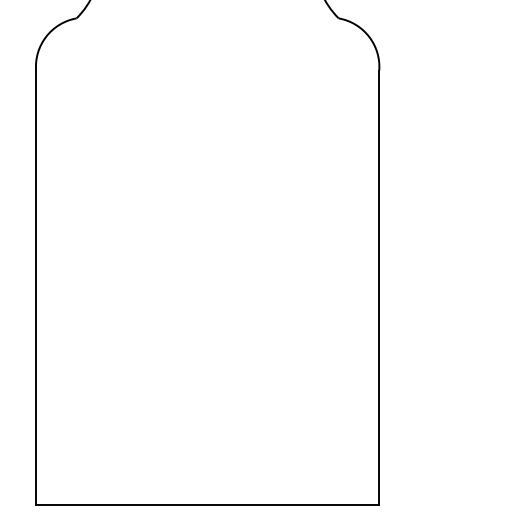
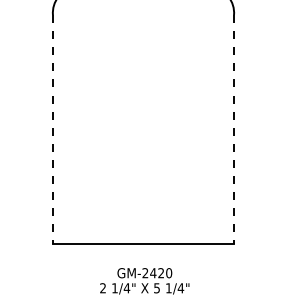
line: (35, 289) -> (52, 130), solid -> dashed
line: (380, 289) -> (234, 130), solid -> dashed

